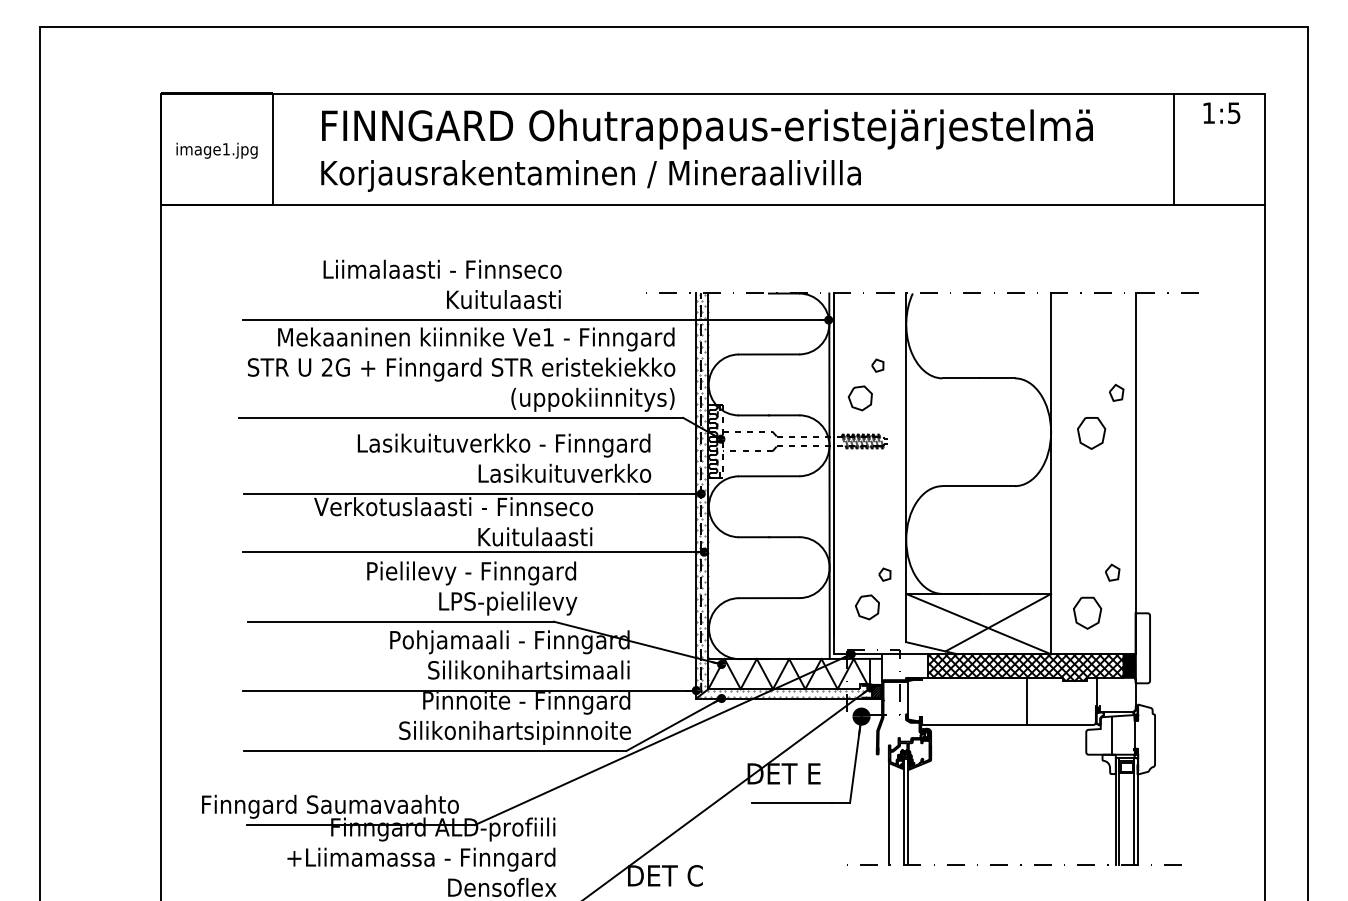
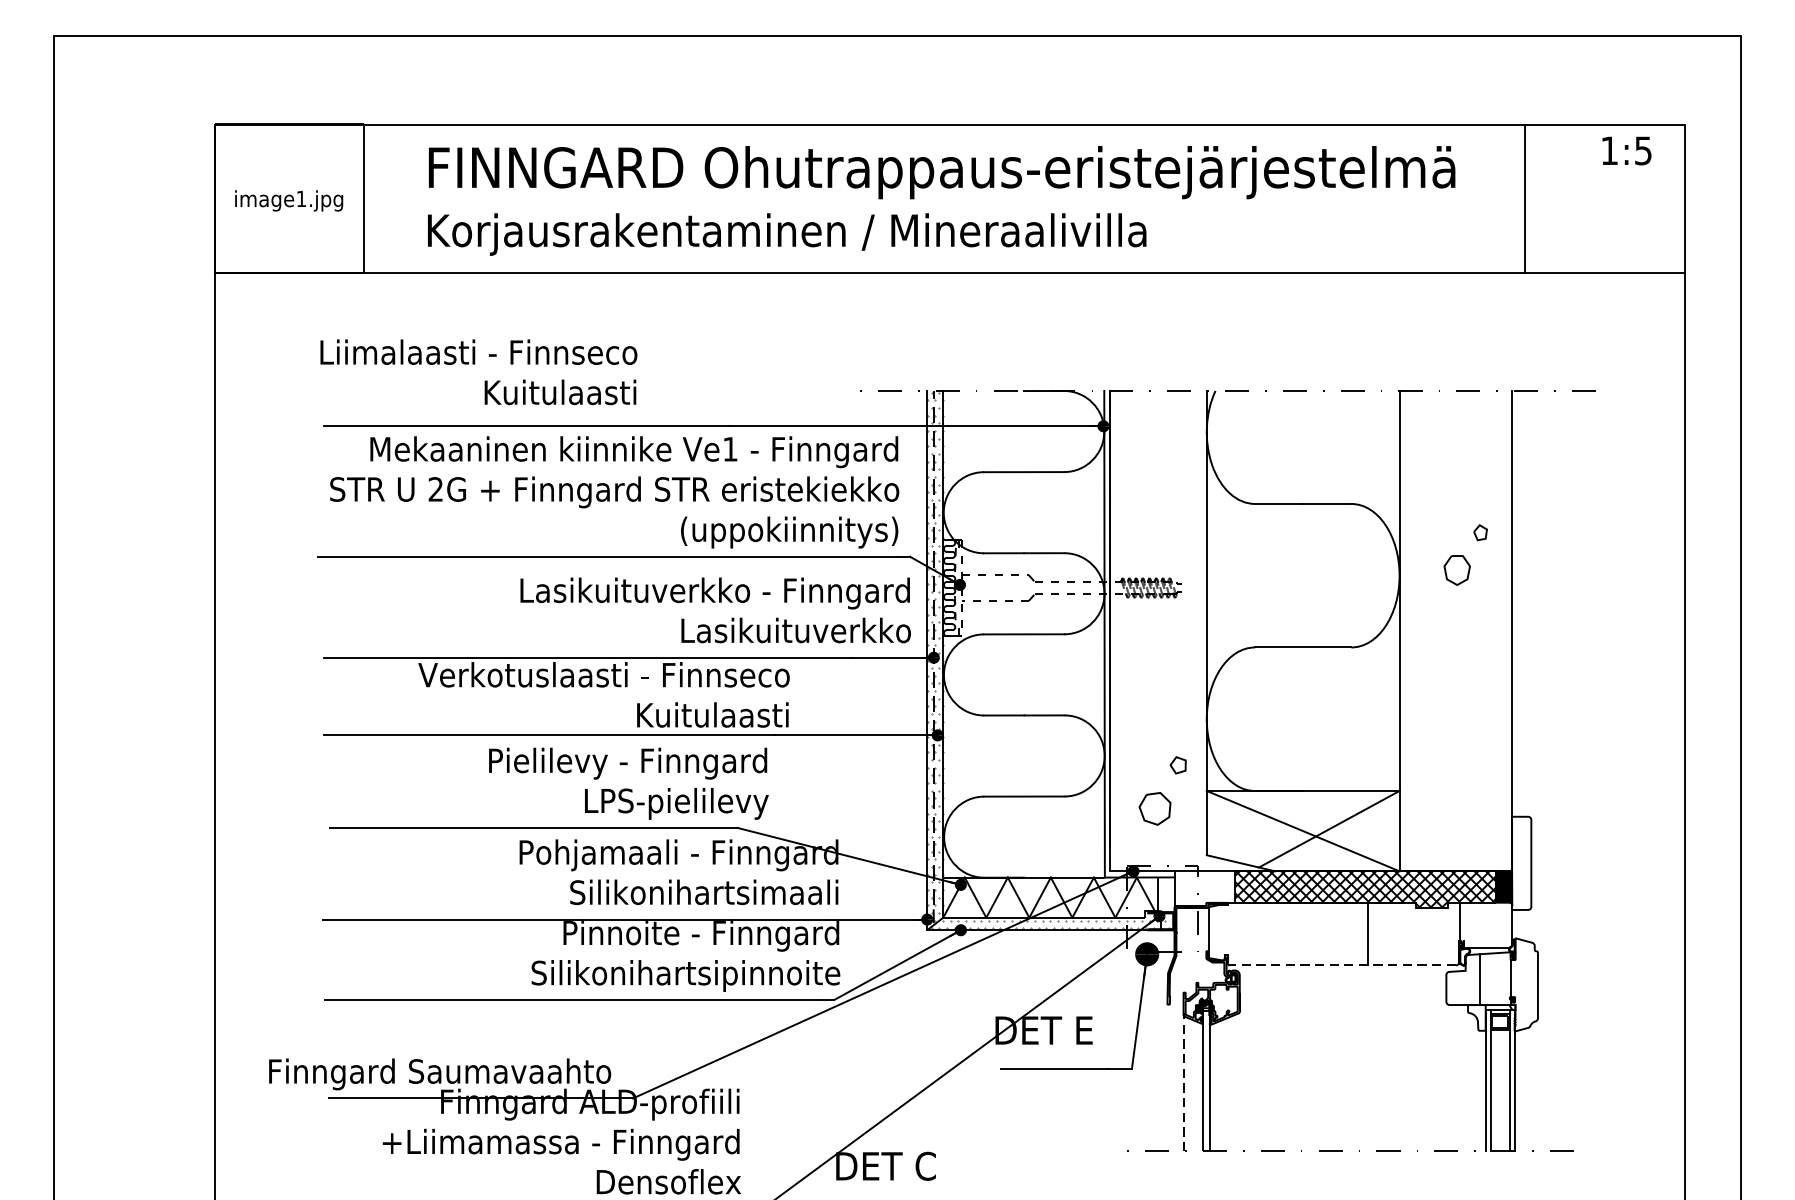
line: (1174, 149) -> (1525, 199), moved
text: (442, 284) -> (478, 372), moved
part: (866, 384) -> (1153, 512), removed
part: (1100, 416) -> (1465, 554), size x0.7
text: (504, 457) -> (715, 609), moved
part: (1096, 596) -> (1460, 794), removed
hatch: (876, 691) -> (1167, 920), removed
line: (1007, 724) -> (1341, 964), solid -> dashed
line: (888, 811) -> (1183, 1080), solid -> dashed

